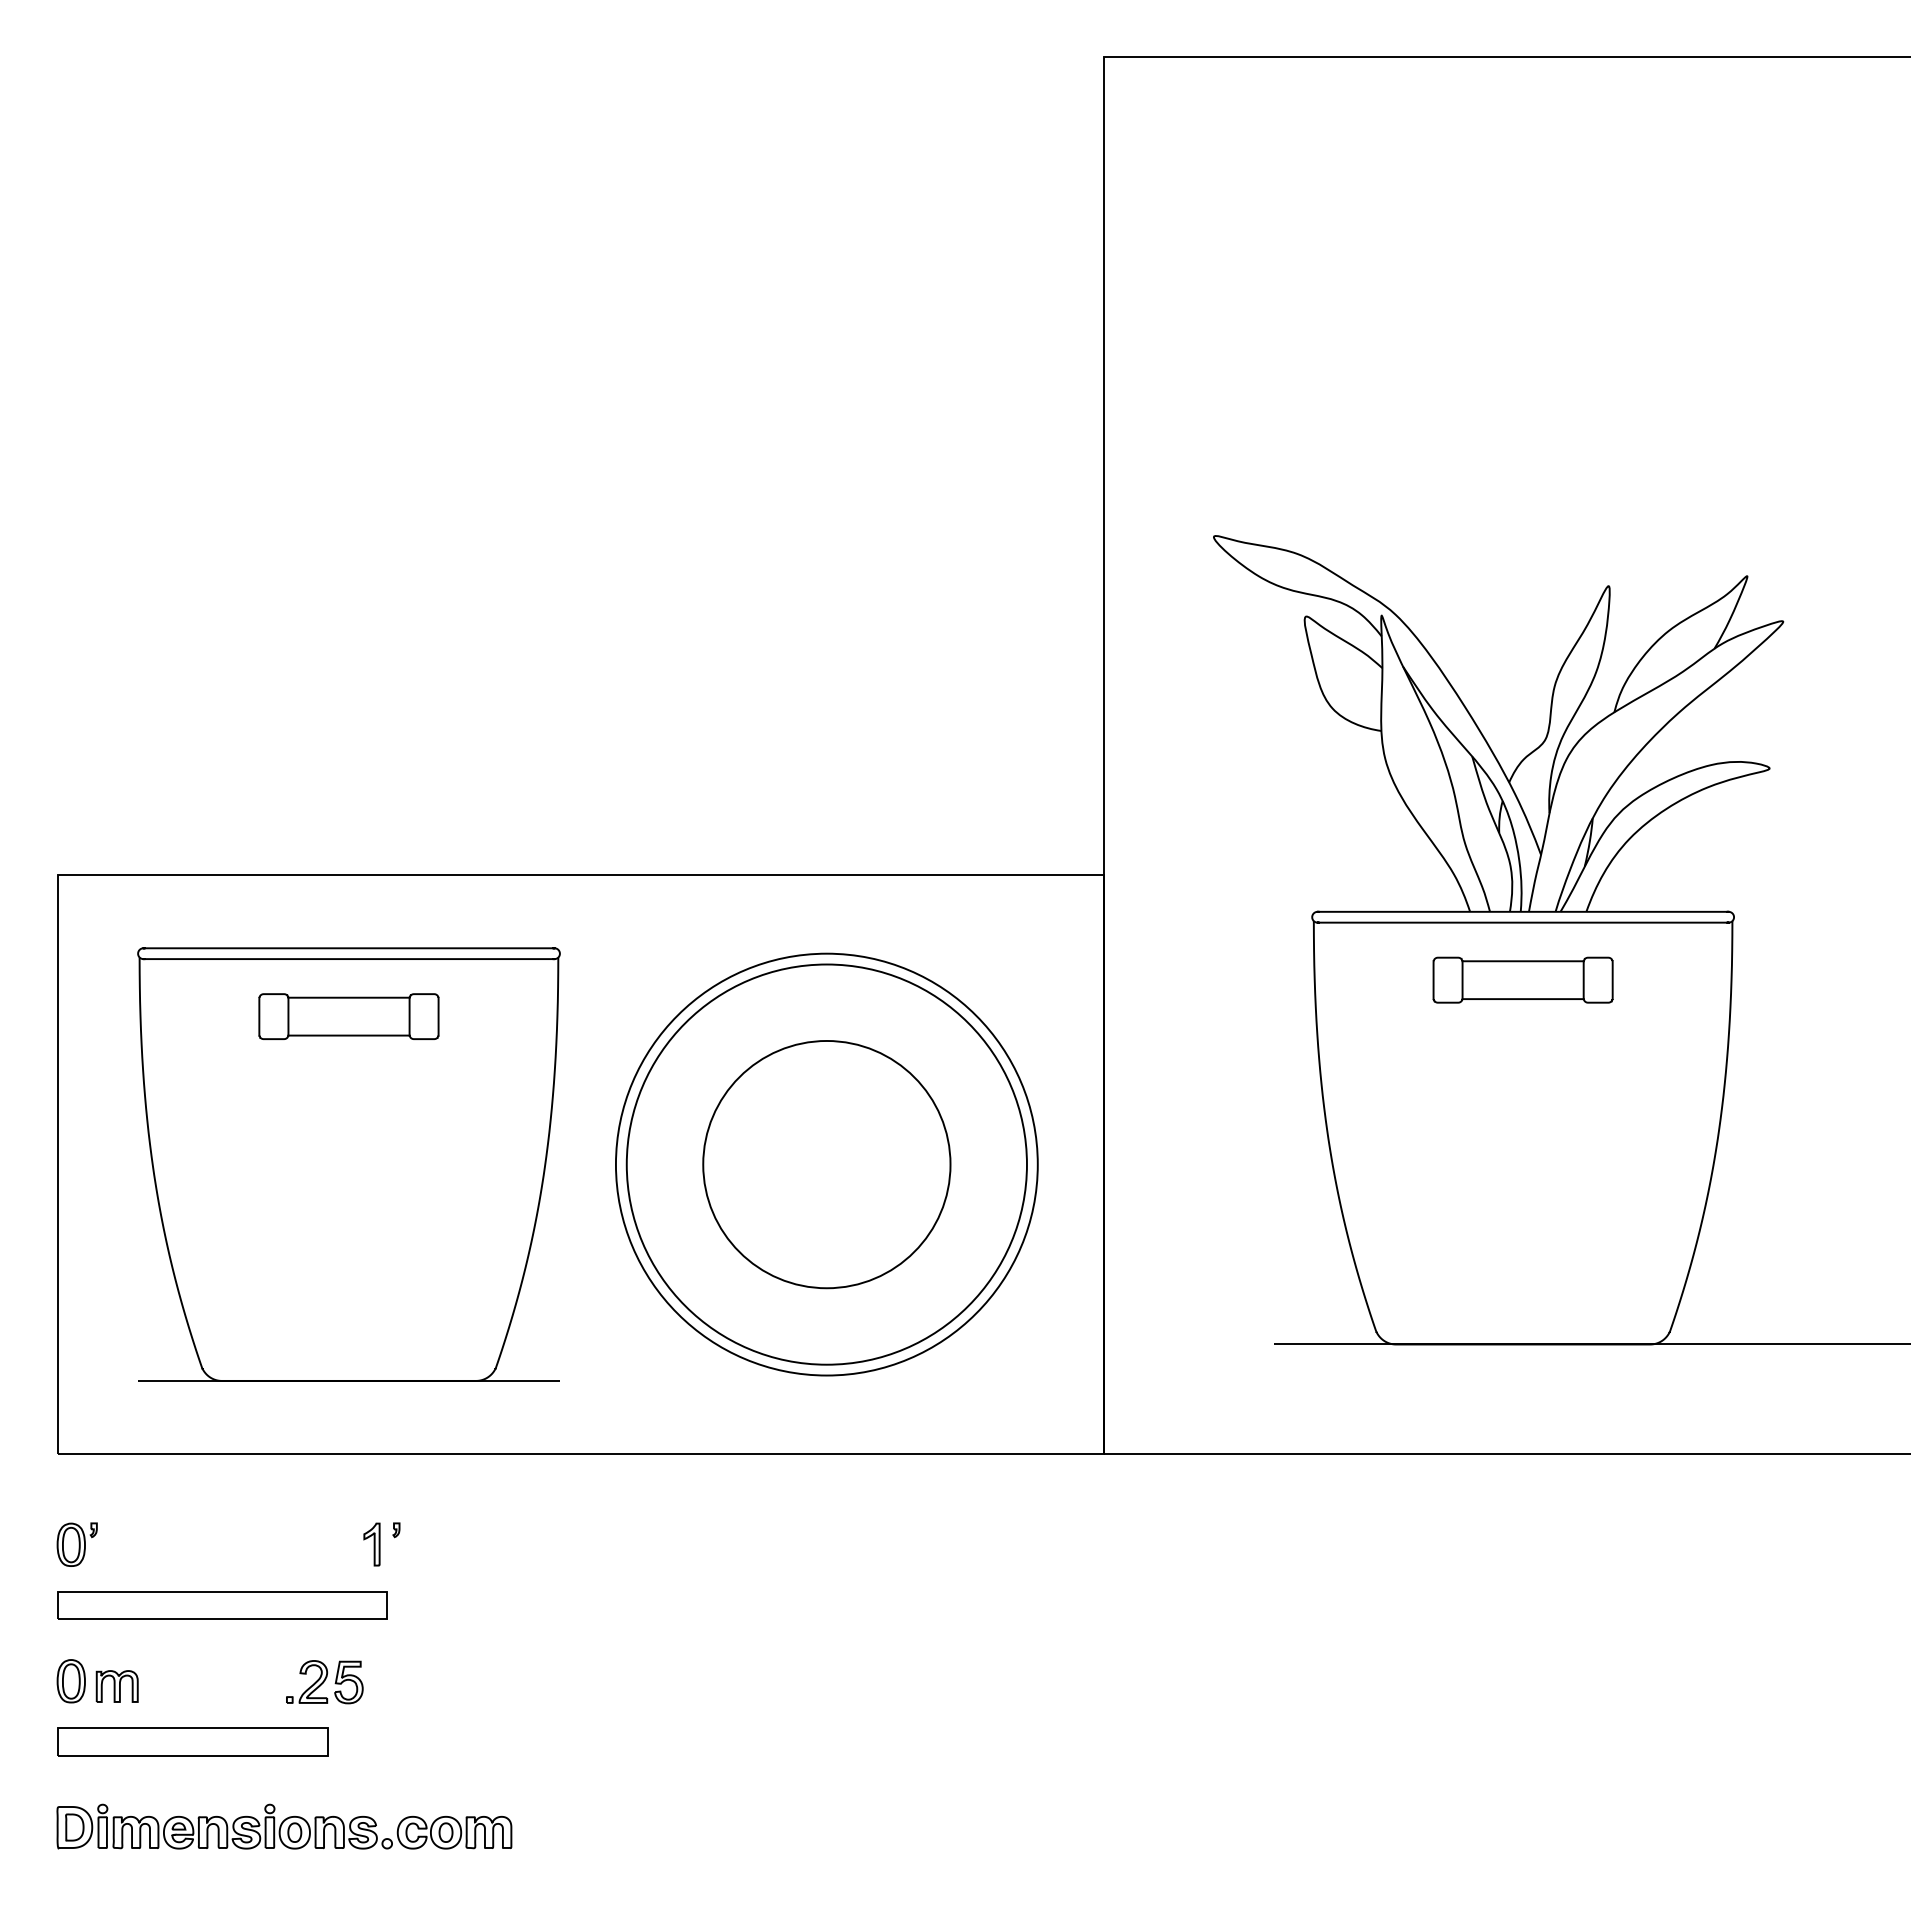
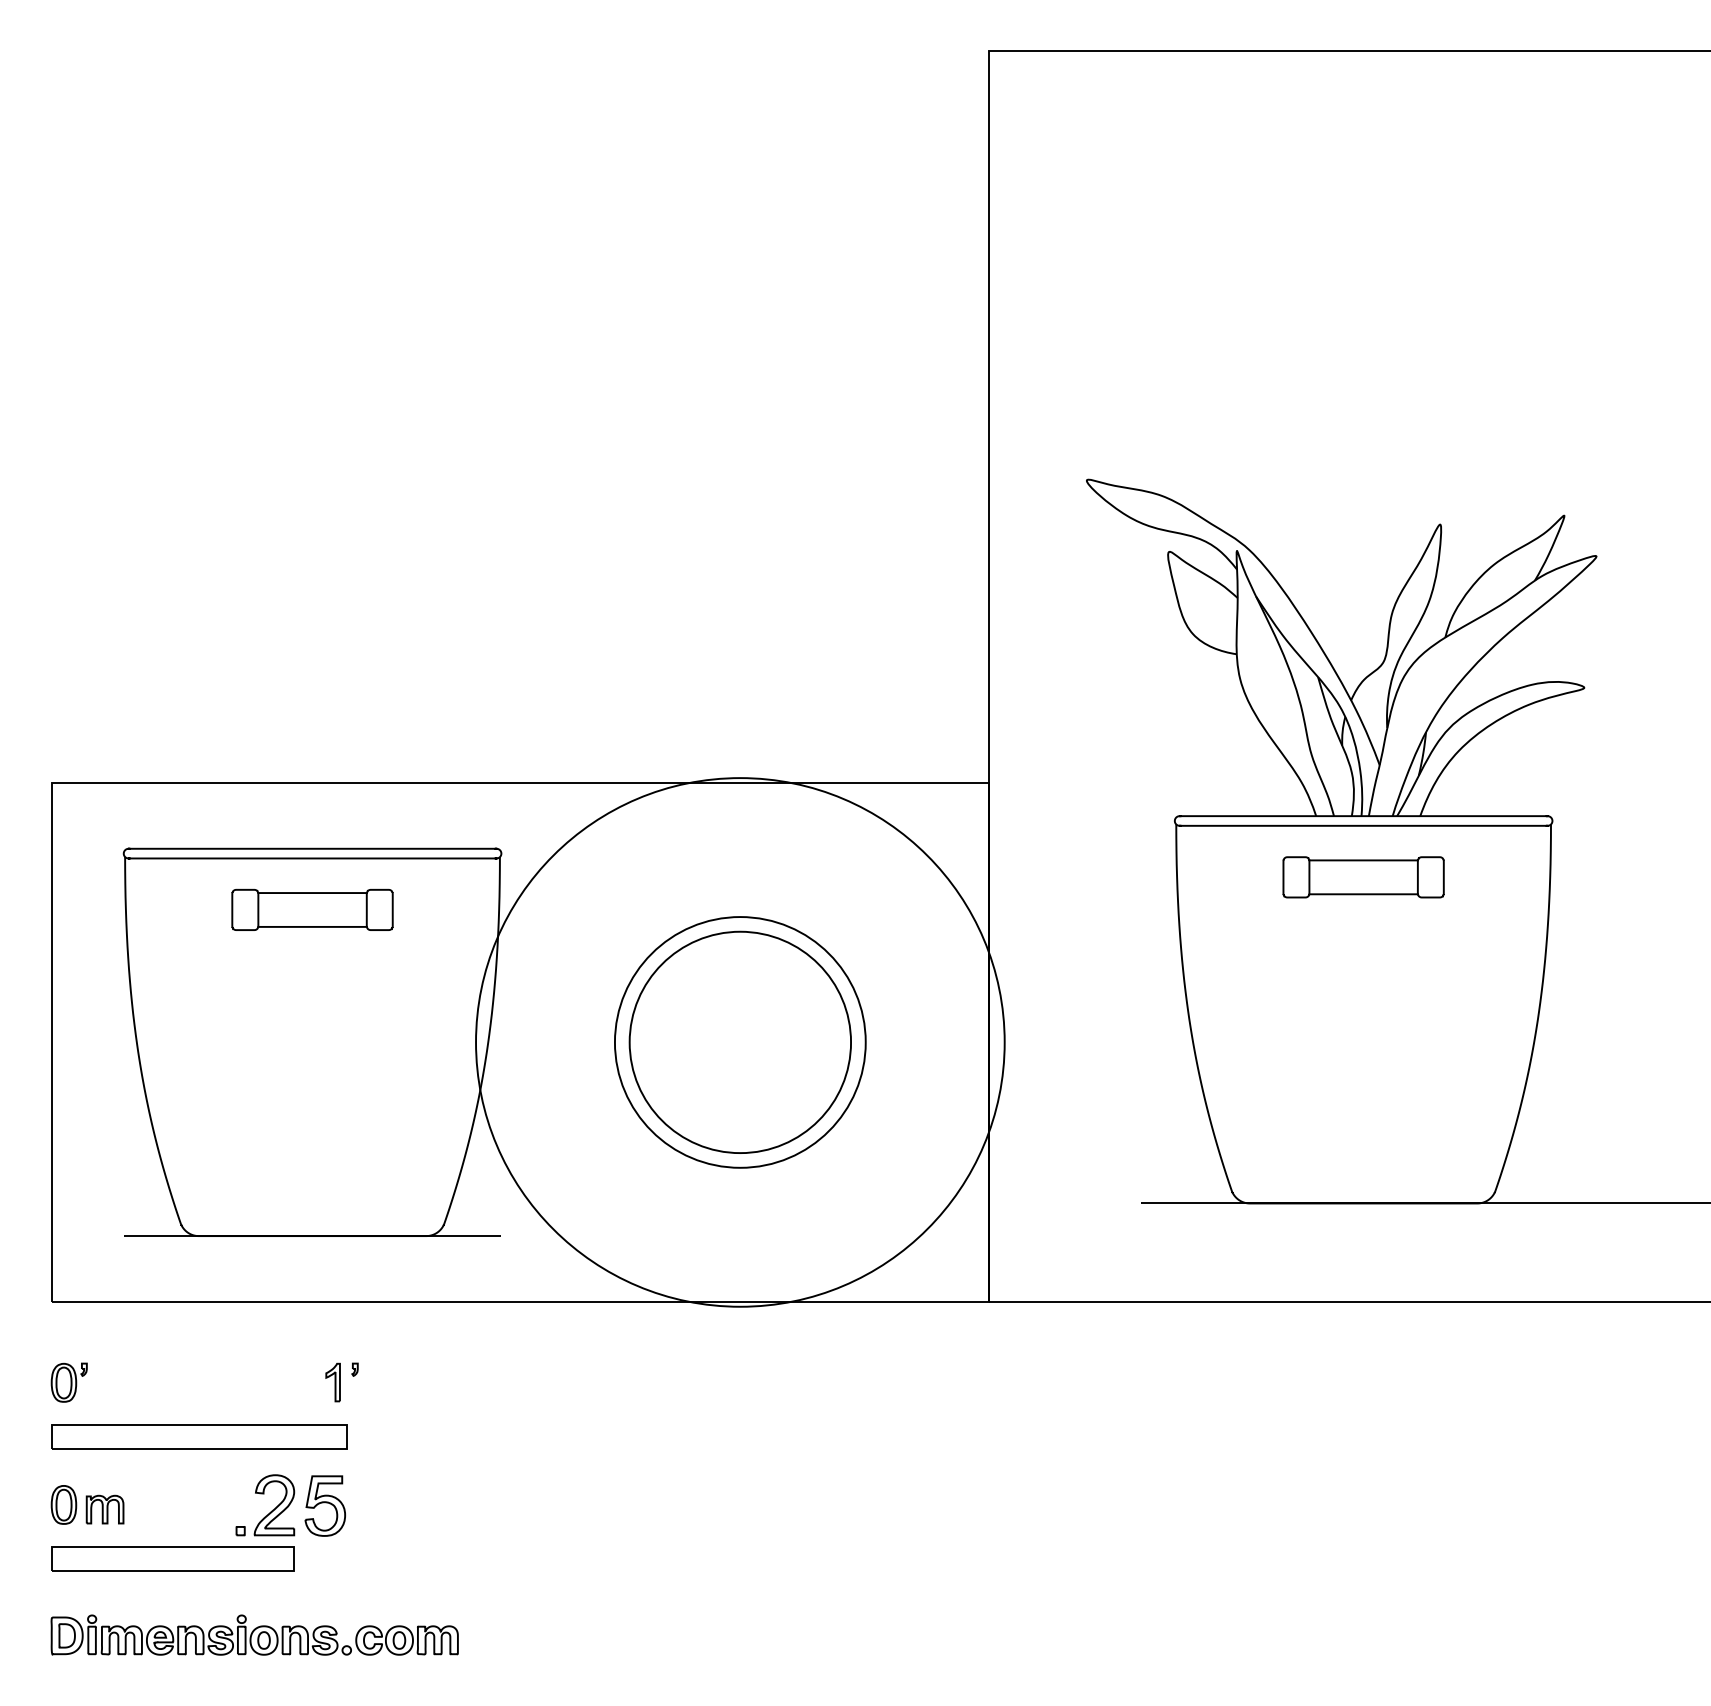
circle: (826, 1164) -> (740, 1042), size x0.7
circle: (826, 1164) -> (740, 1042), size x1.4
part: (324, 1682) -> (290, 1506), size x1.6

